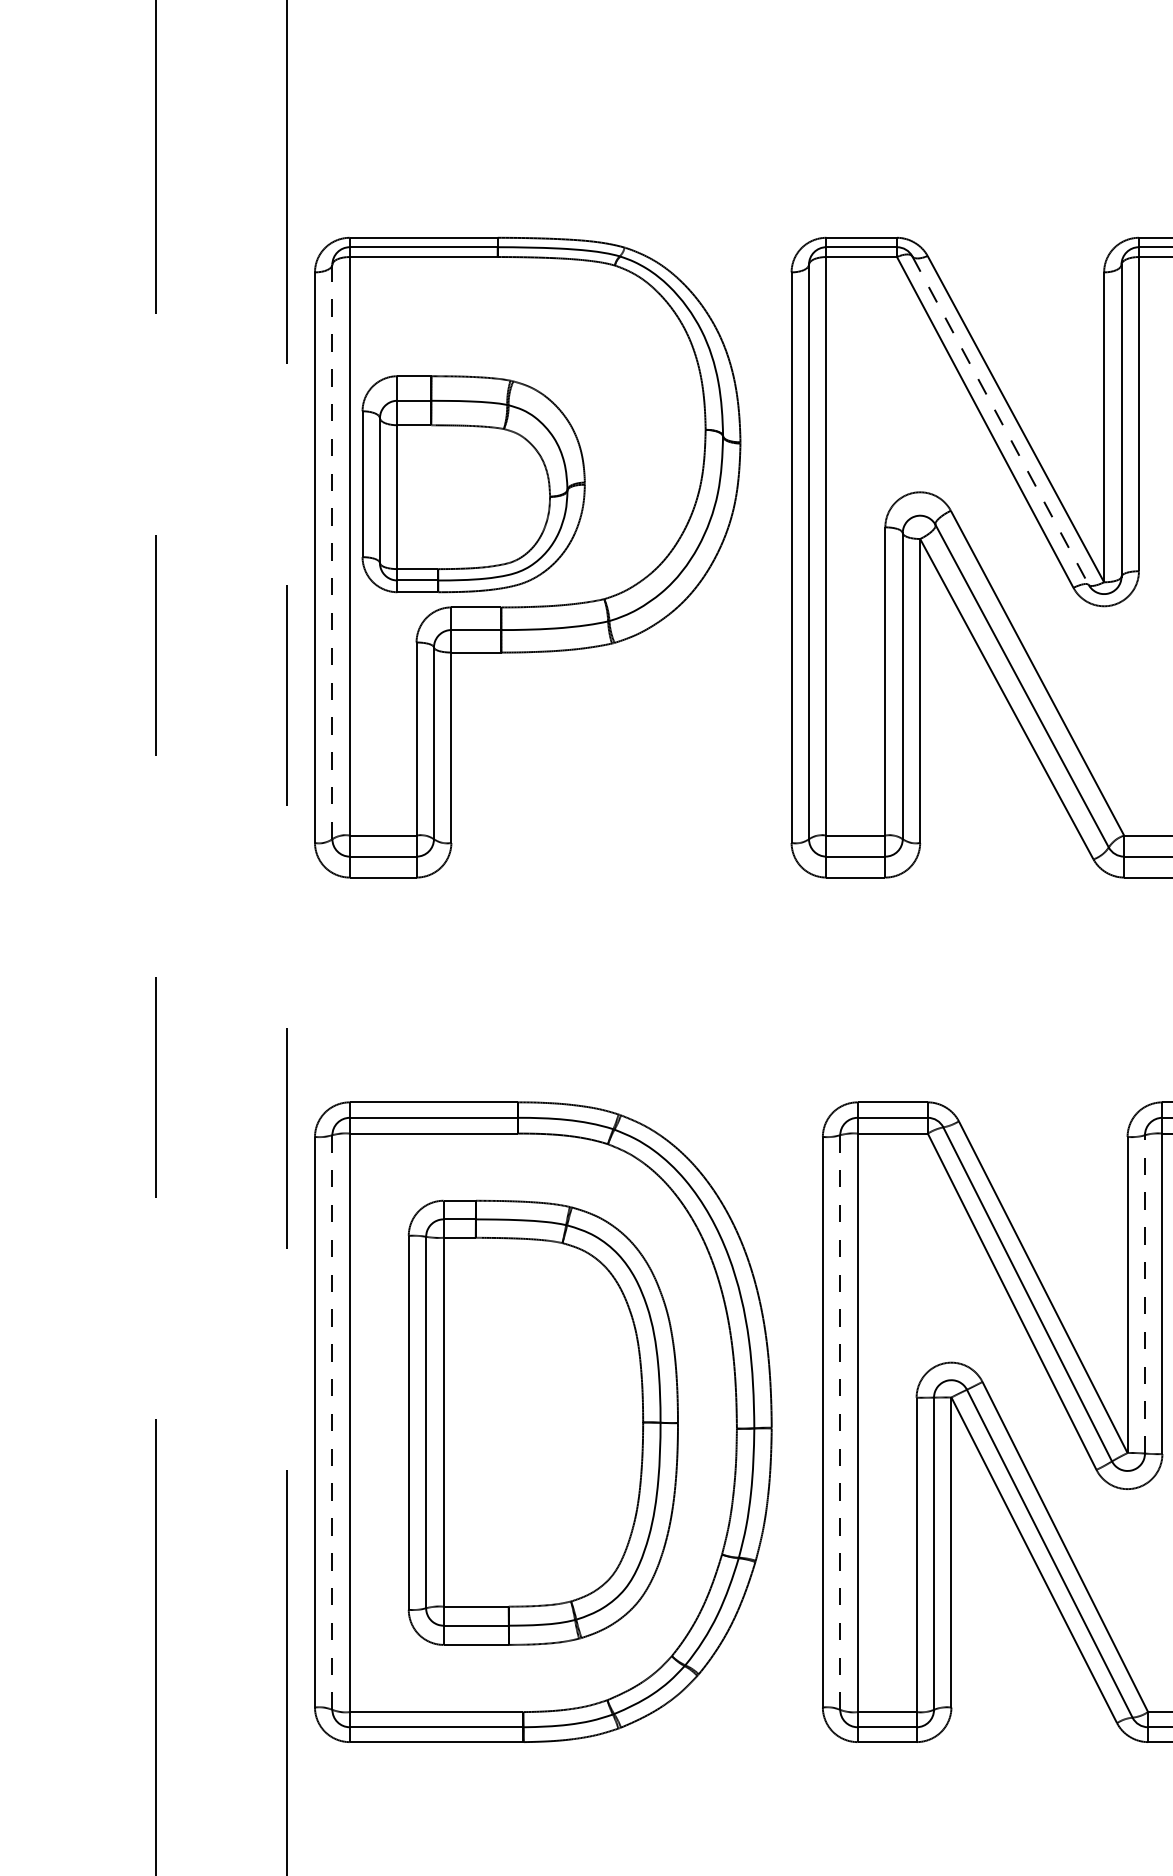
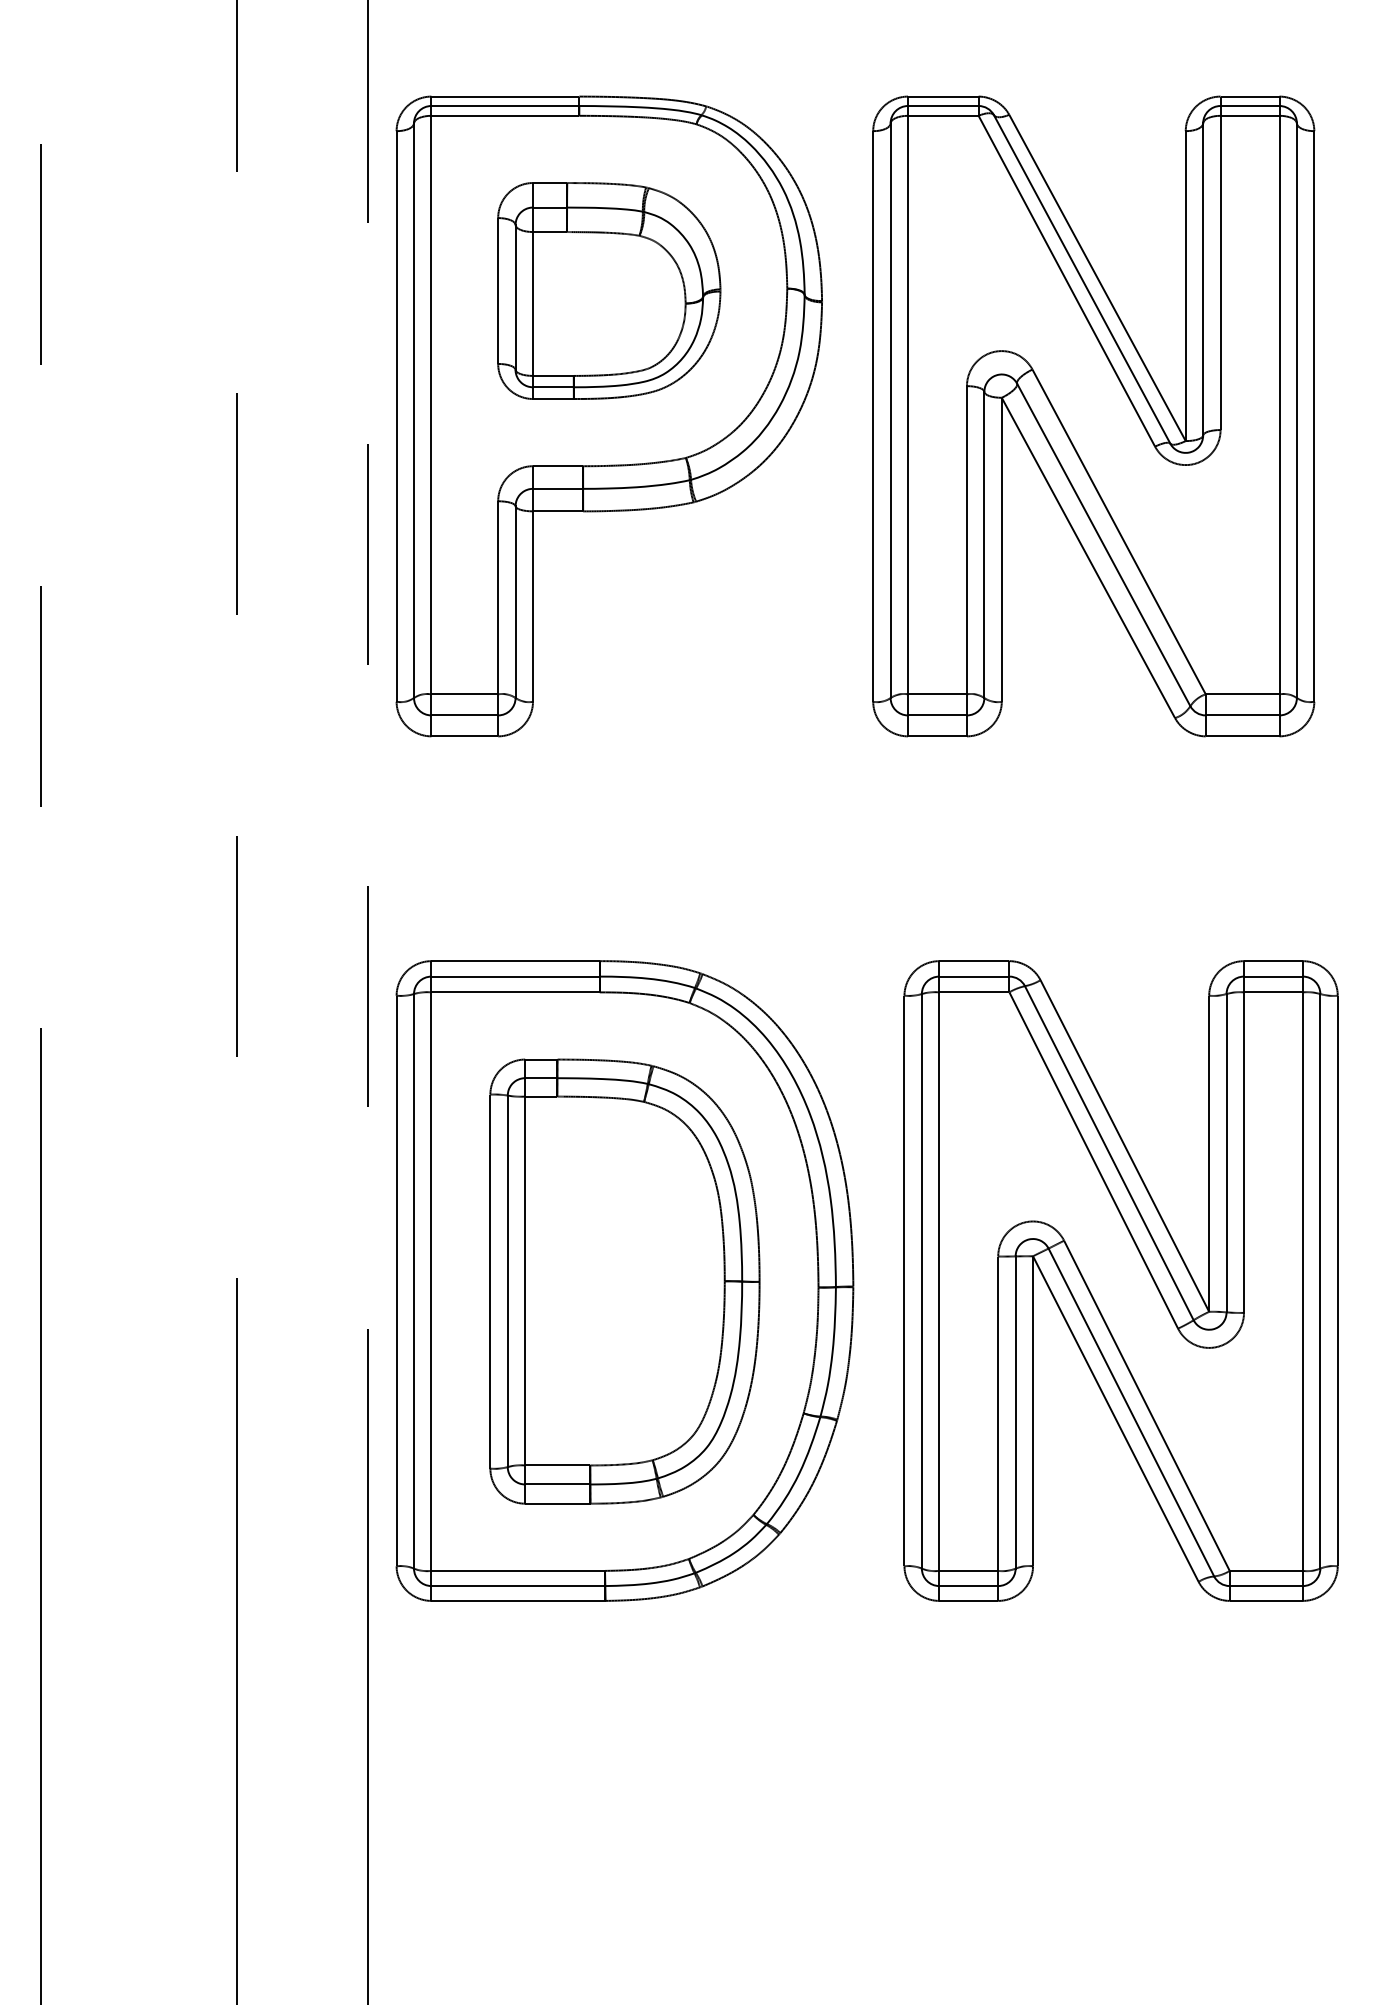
line: (1000, 420) -> (1082, 279), dashed -> solid
part: (473, 483) -> (609, 290), moved
line: (332, 551) -> (414, 410), dashed -> solid
line: (1144, 1293) -> (1226, 1152), dashed -> solid
line: (332, 1421) -> (414, 1280), dashed -> solid
line: (839, 1421) -> (921, 1280), dashed -> solid

